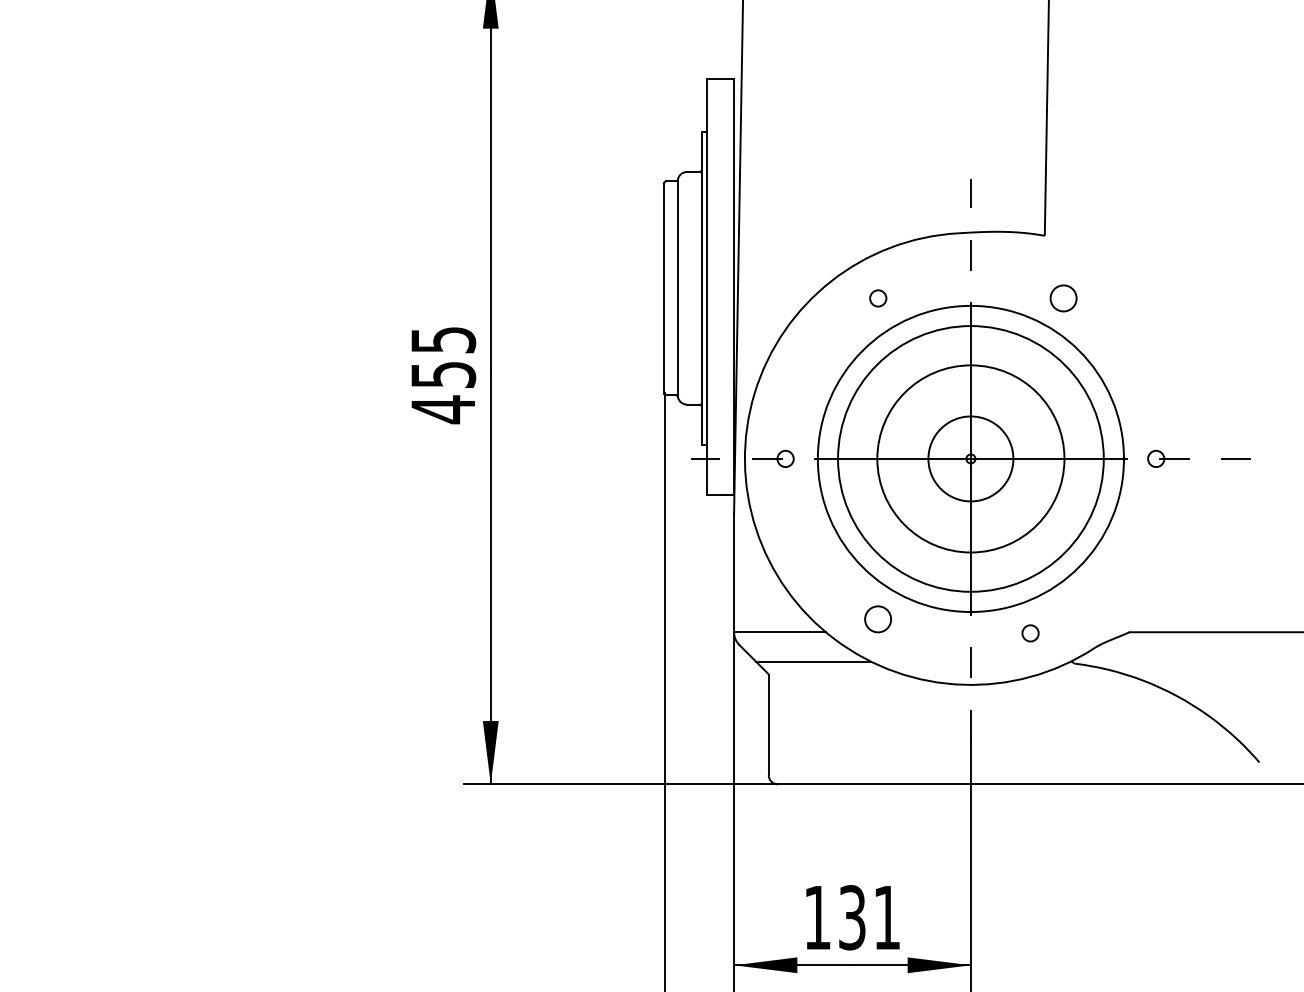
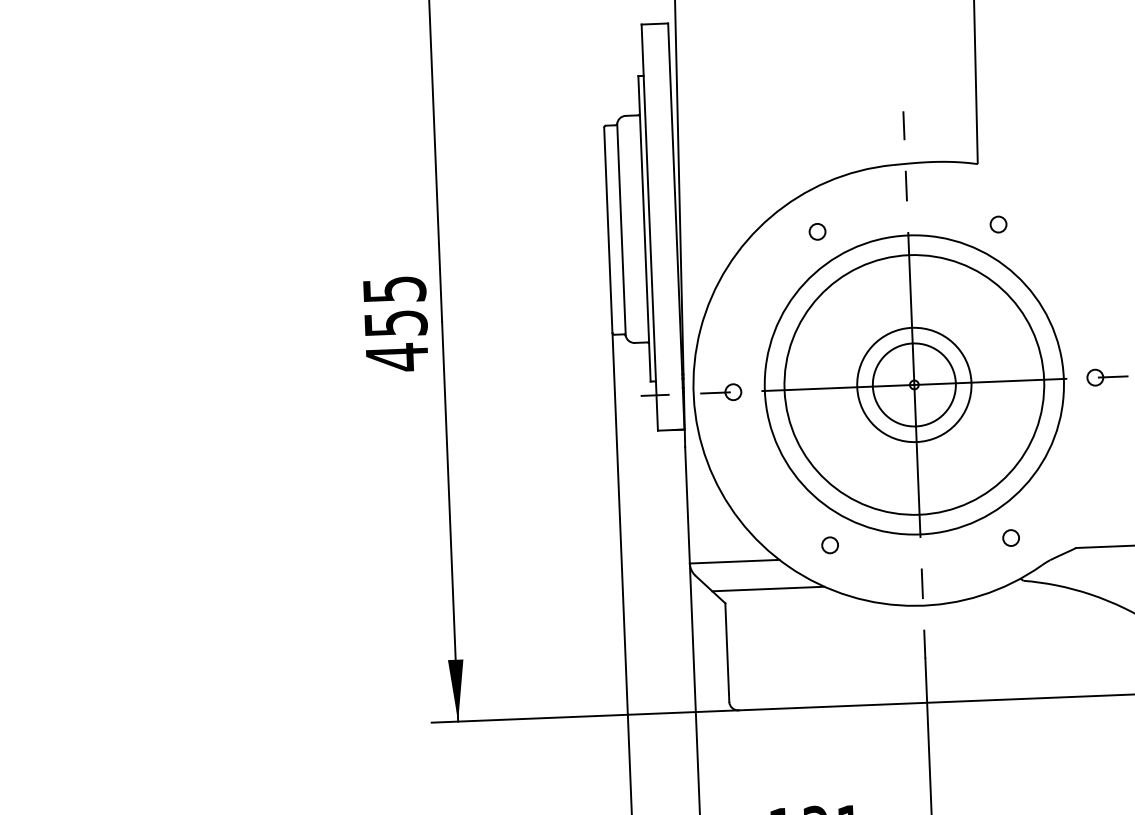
circle: (1063, 298) -> (998, 224), size x0.62
circle: (970, 458) -> (913, 384), size x0.62
circle: (878, 619) -> (830, 545), size x0.62
circle: (1030, 633) -> (1011, 538), moved

